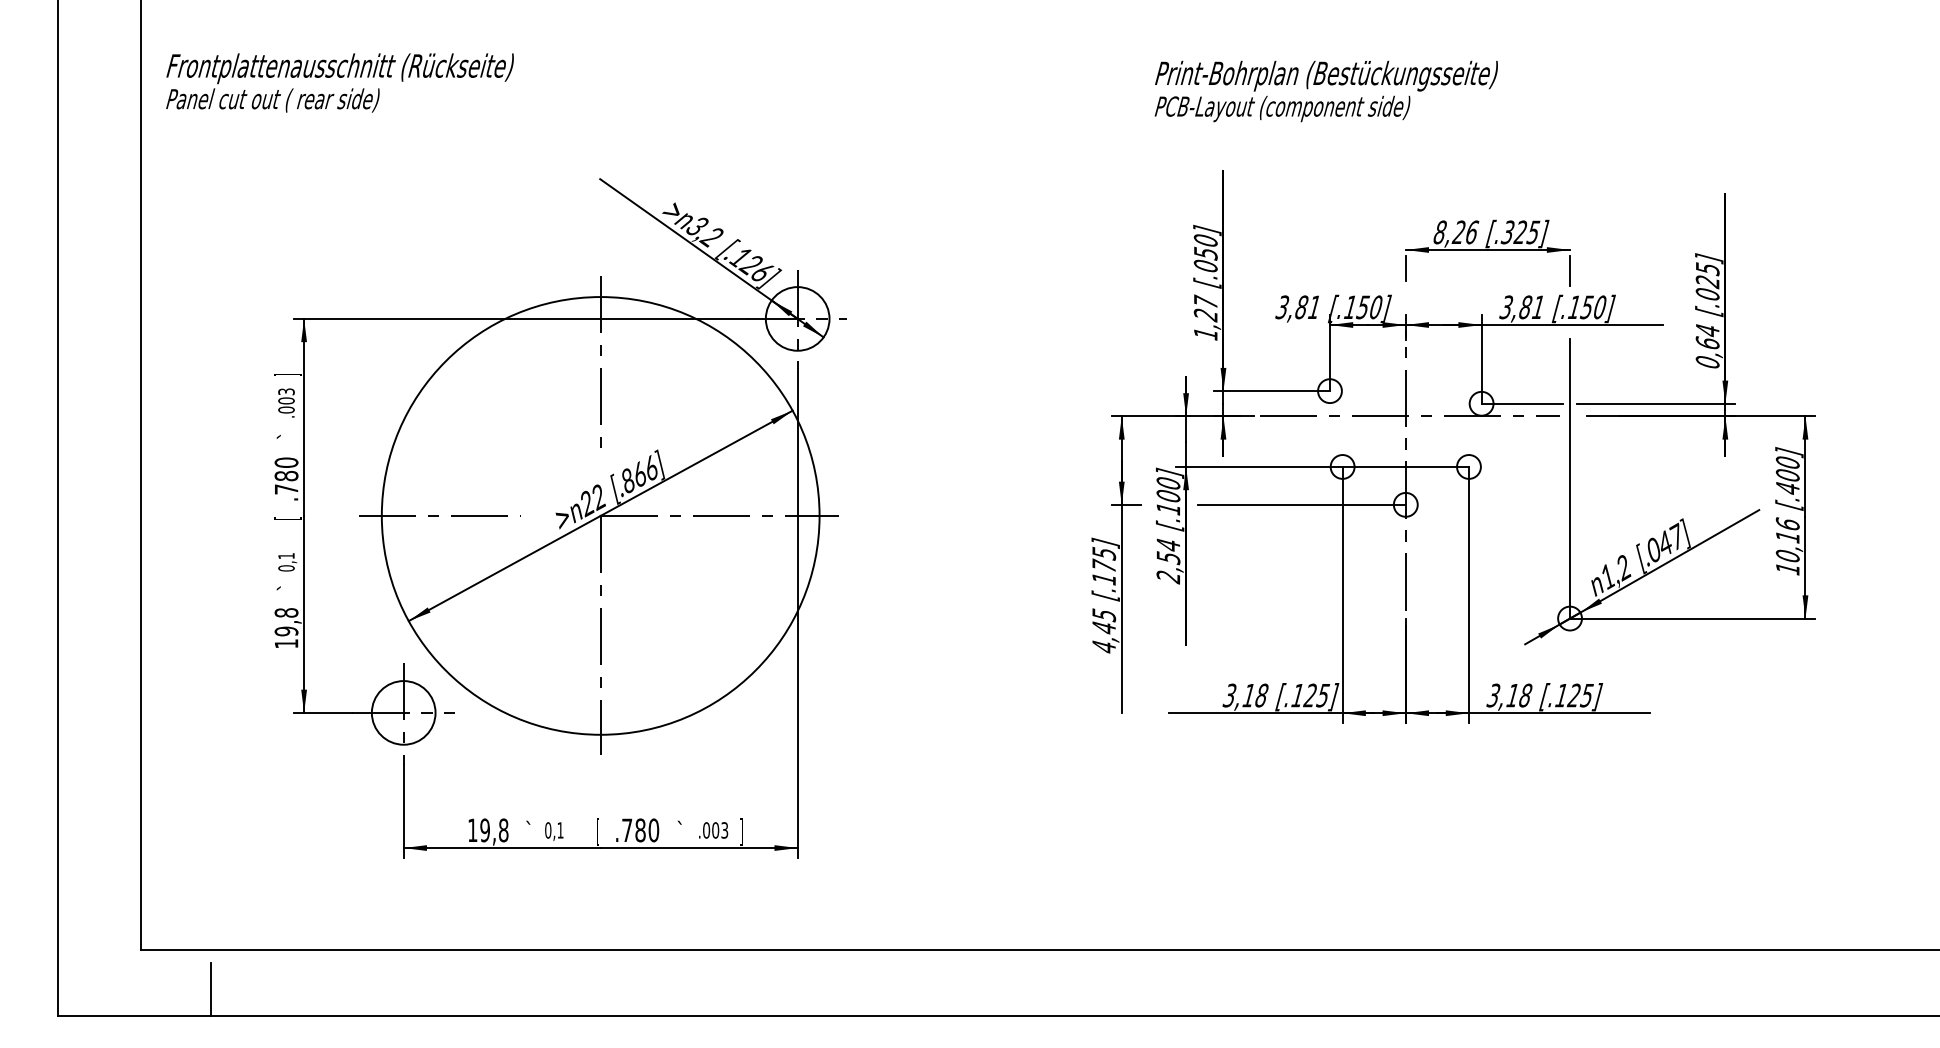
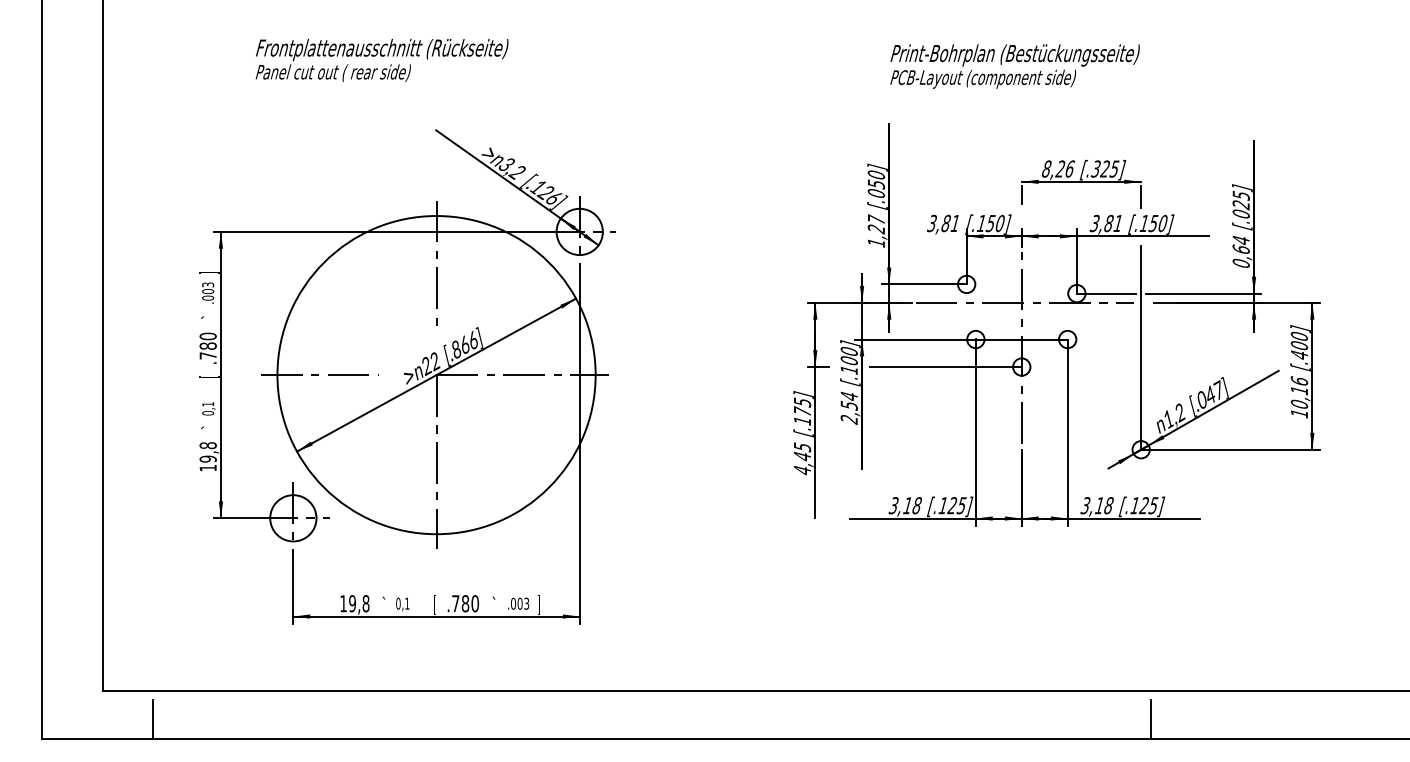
text: (339, 83) -> (381, 60), moved
text: (1325, 91) -> (1014, 66), moved
line: (1584, 989) -> (1151, 719), added

